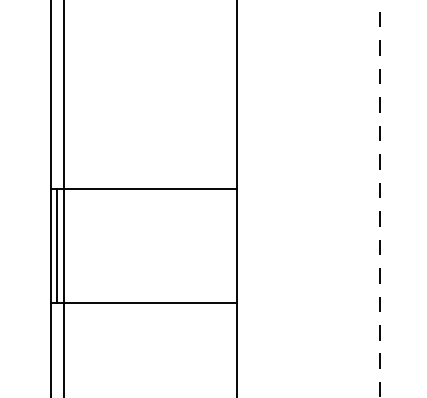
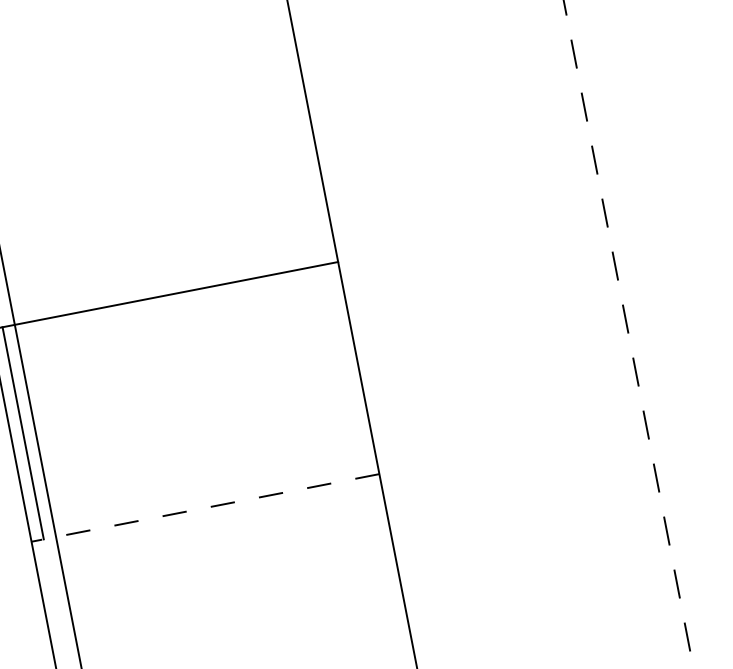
line: (143, 302) -> (204, 507), solid -> dashed

